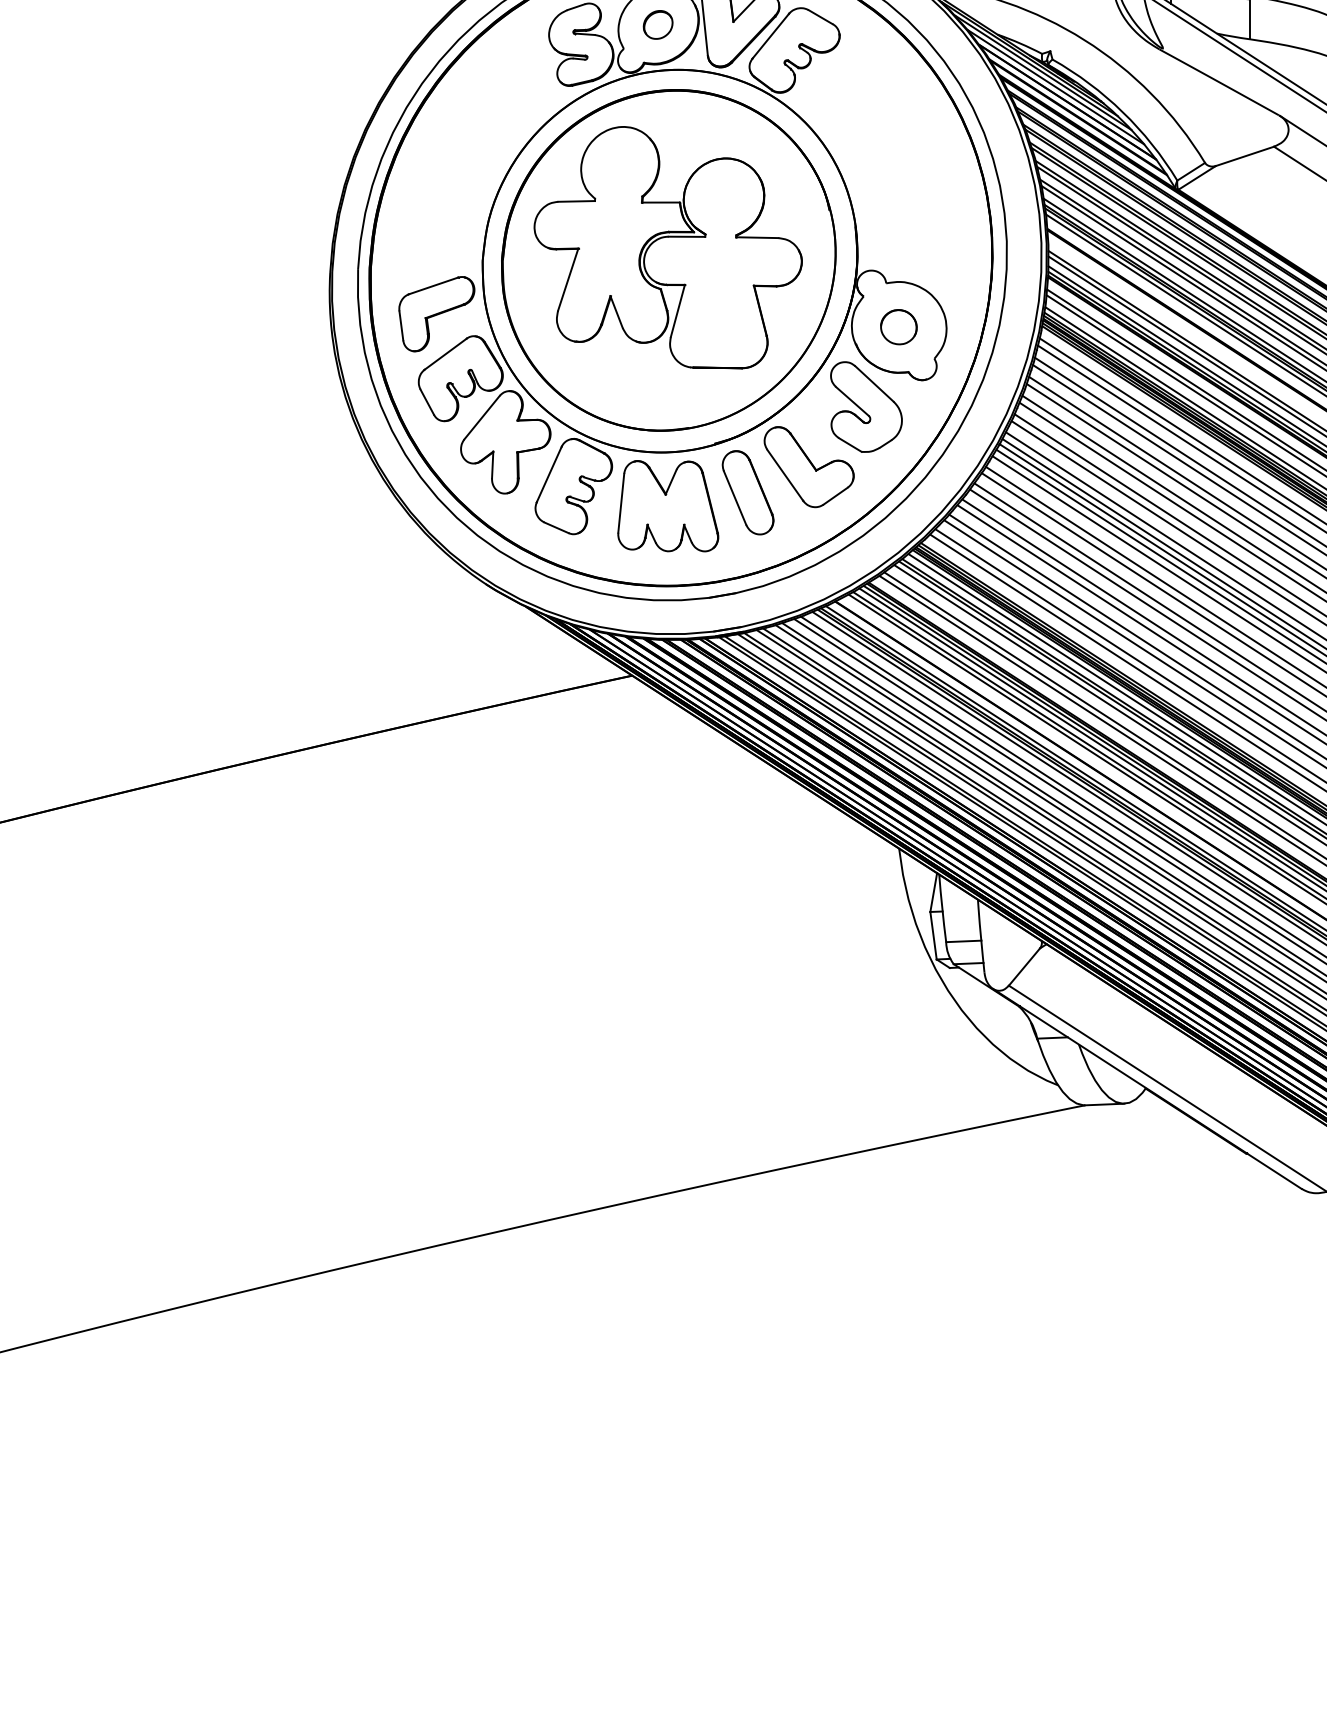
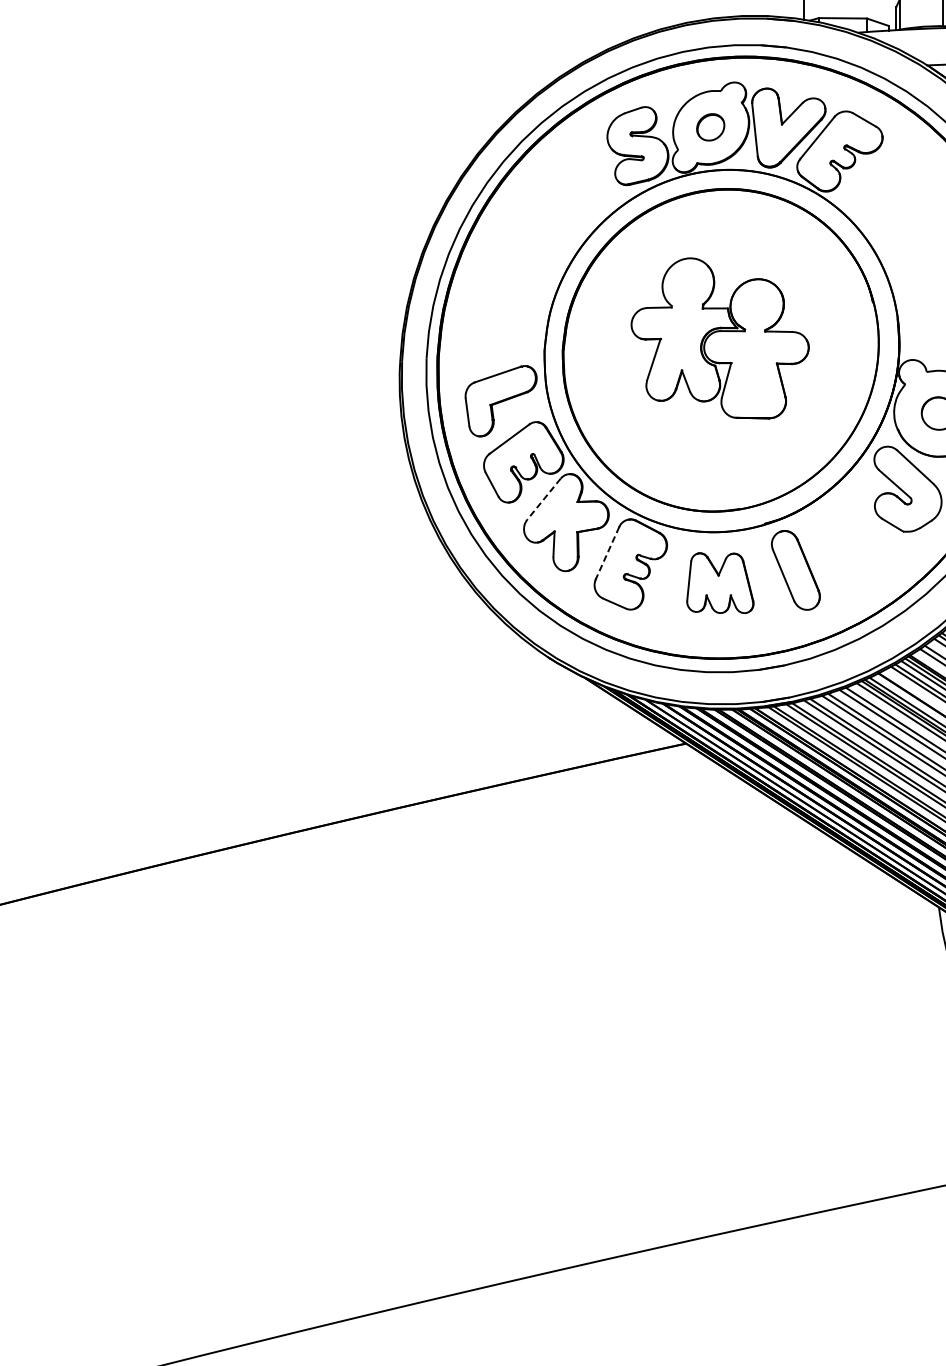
part: (667, 247) -> (719, 338), size x0.7
line: (482, 417) -> (544, 499), solid -> dashed
part: (808, 467) -> (853, 546), removed
line: (549, 474) -> (607, 553), solid -> dashed
part: (668, 506) -> (720, 583), size x0.7

